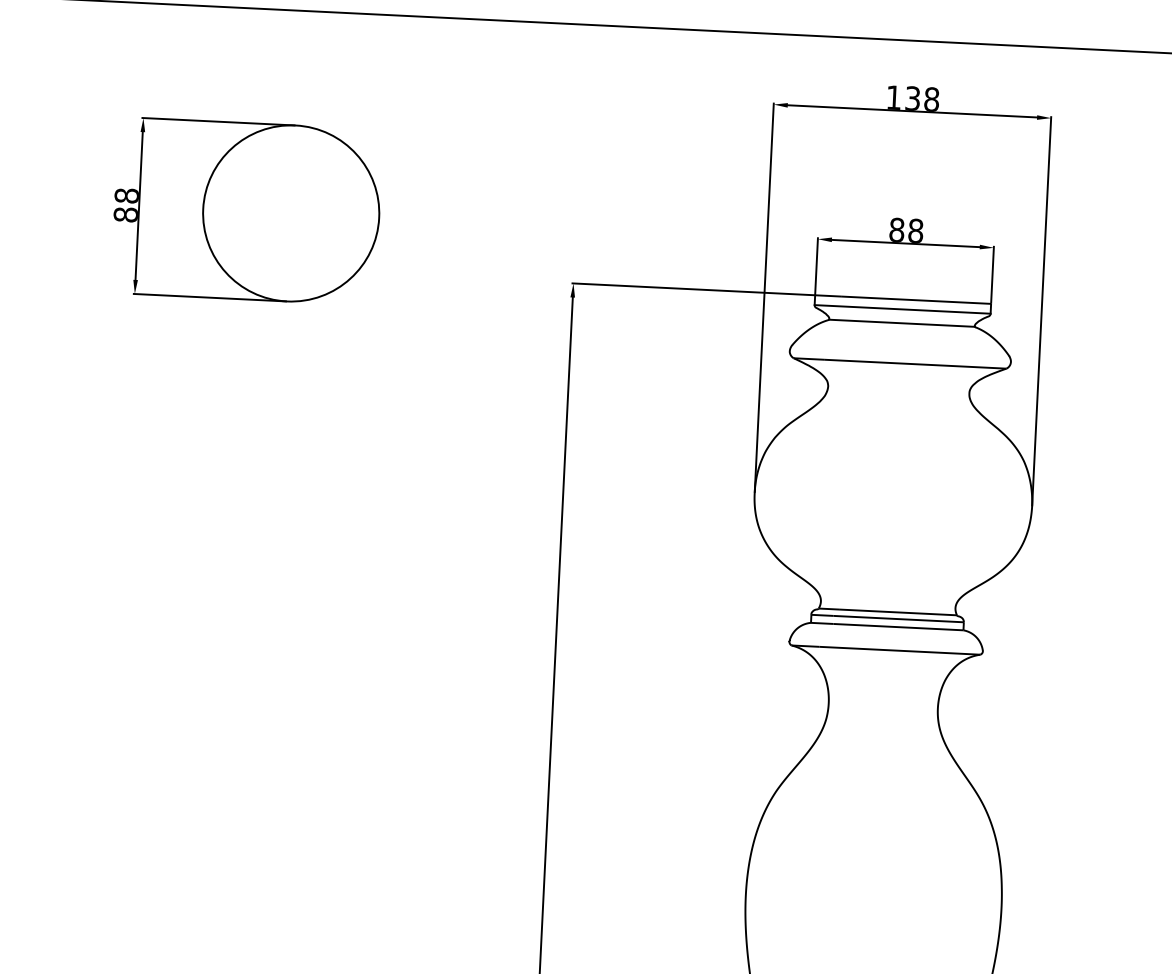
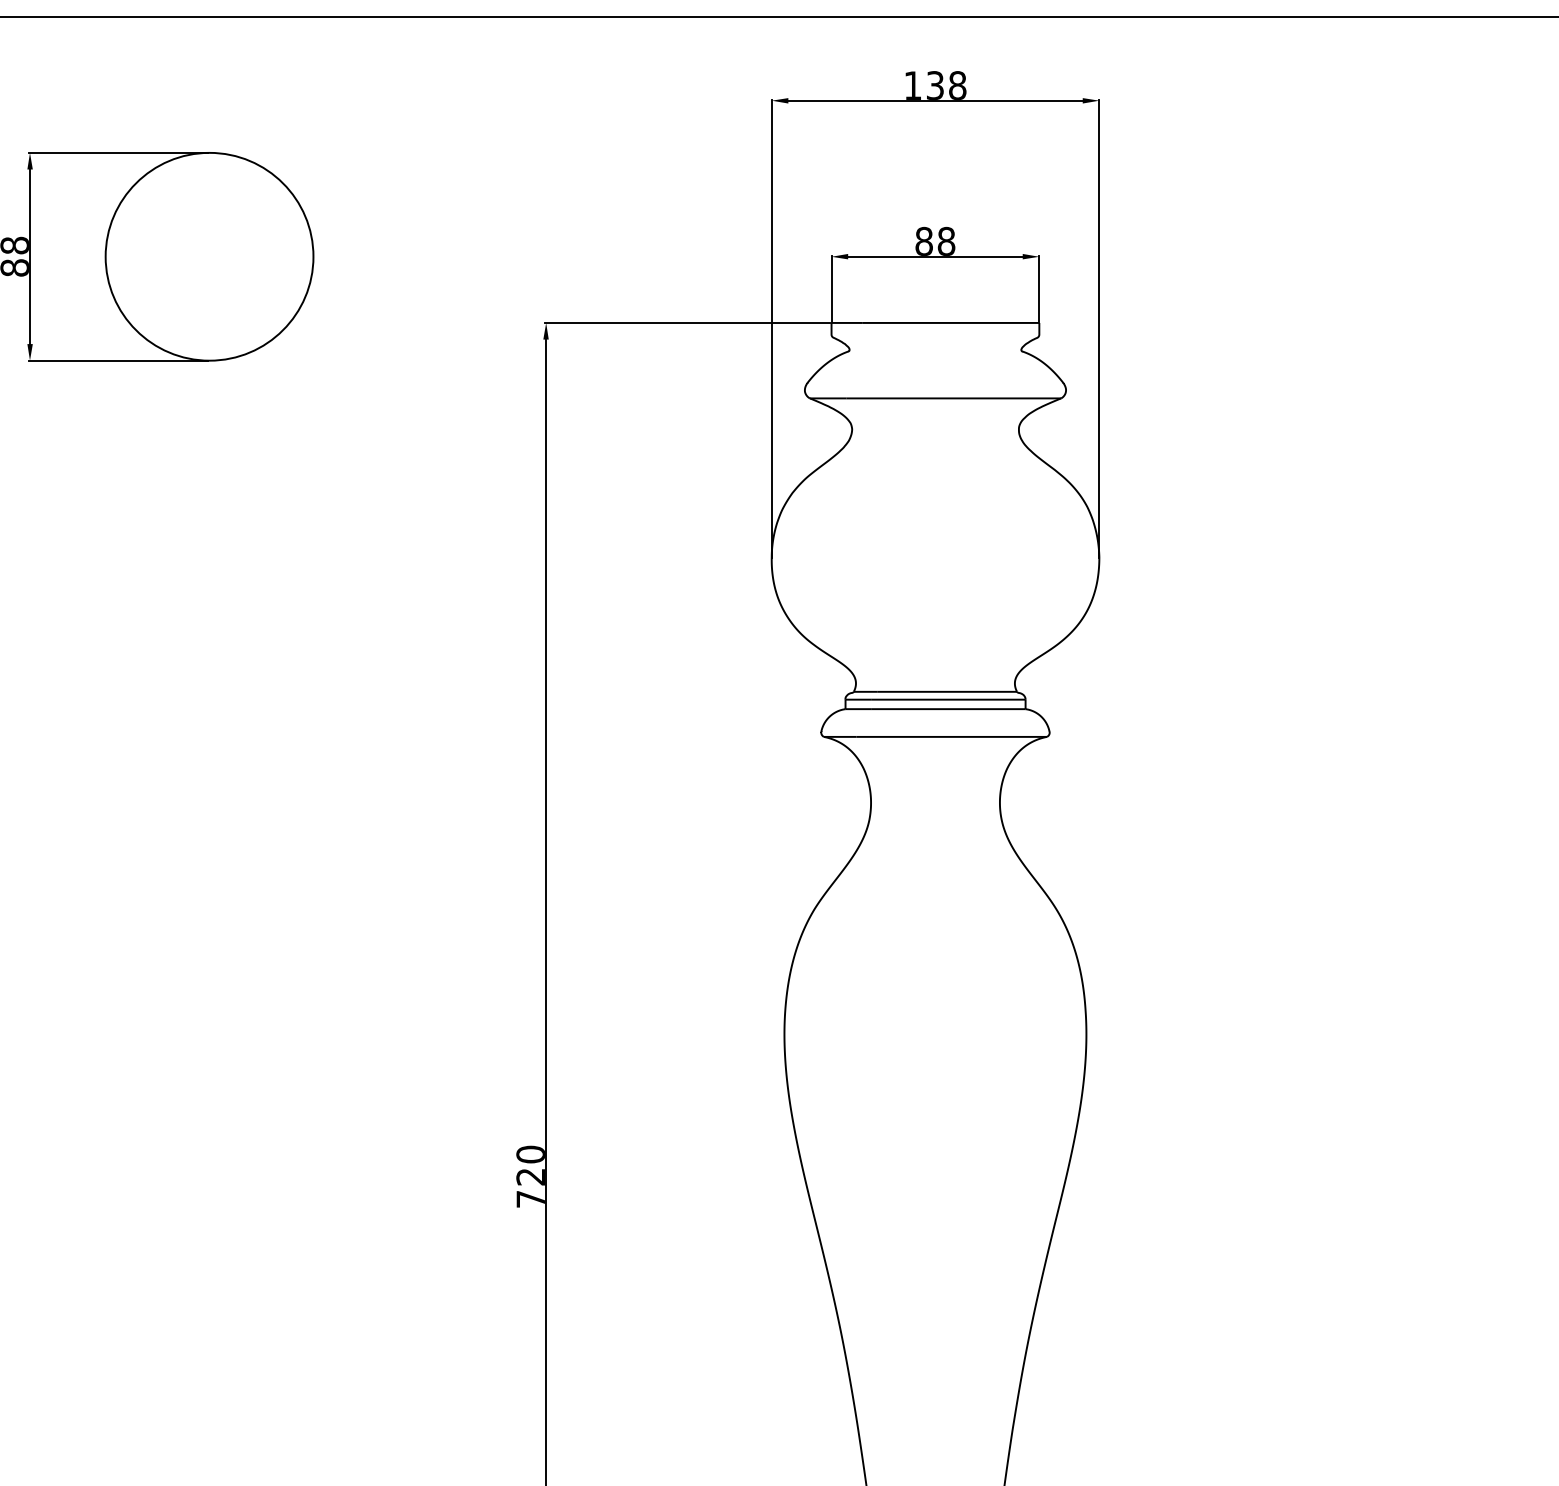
line: (902, 309) -> (935, 334), removed
line: (902, 322) -> (935, 350), removed

